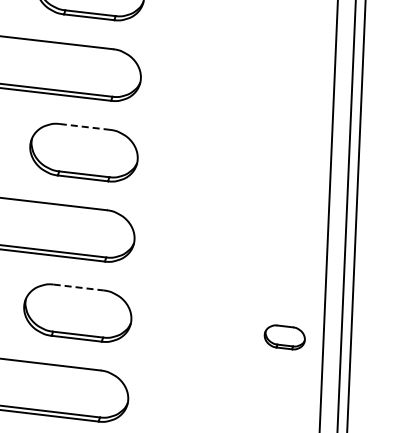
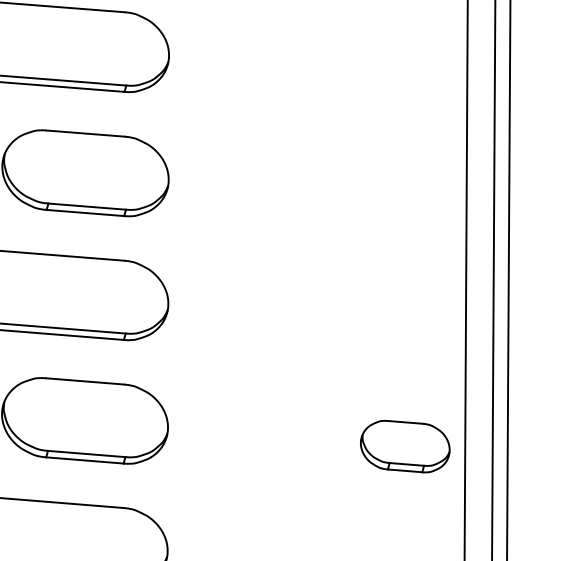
line: (85, 126) -> (86, 132), dashed -> solid
line: (79, 287) -> (86, 381), dashed -> solid
part: (284, 337) -> (404, 446), size x1.43

